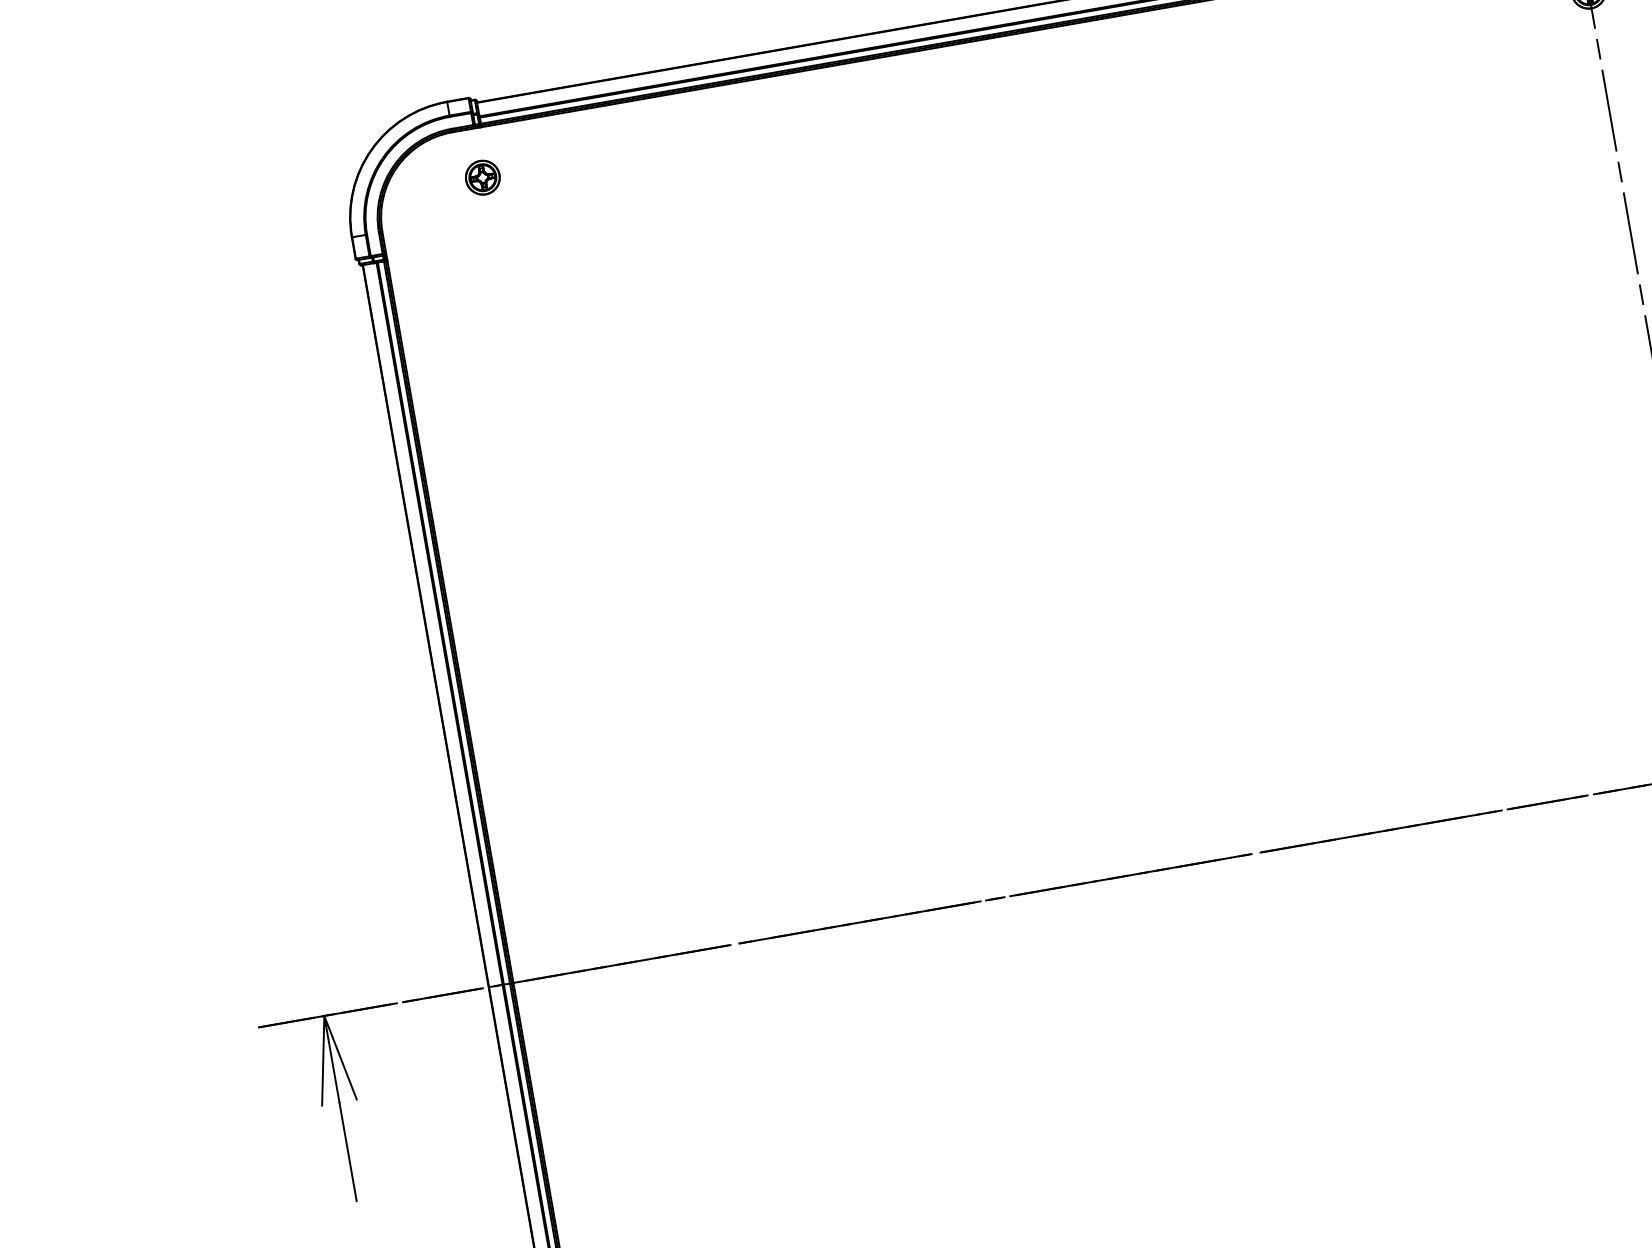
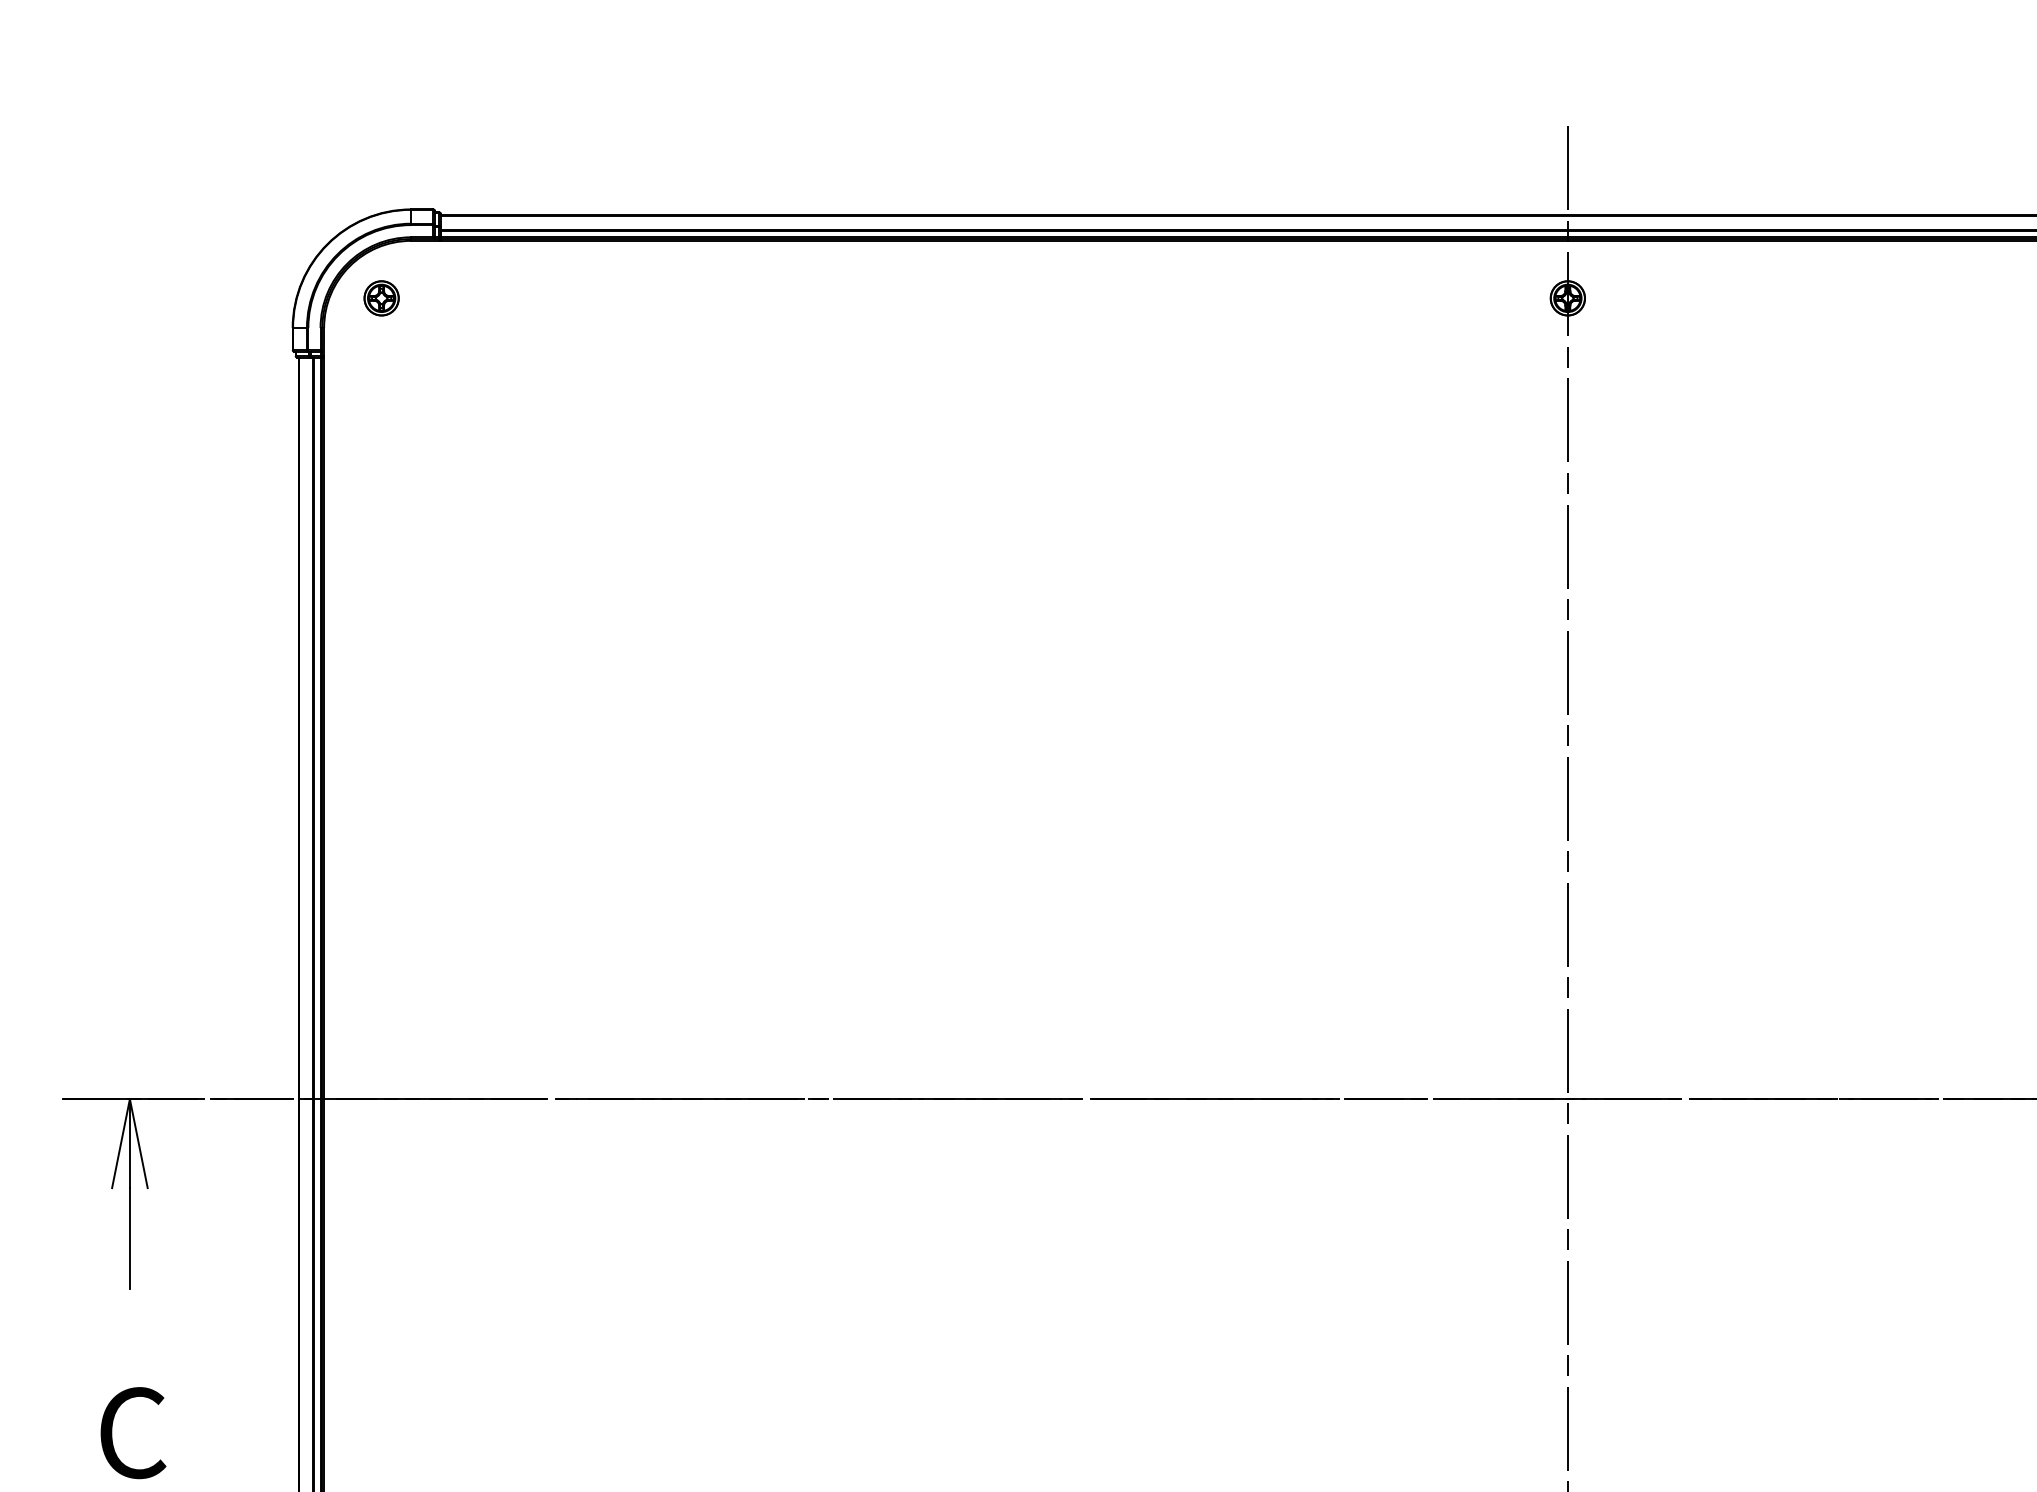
part: (482, 177) -> (381, 298), moved

